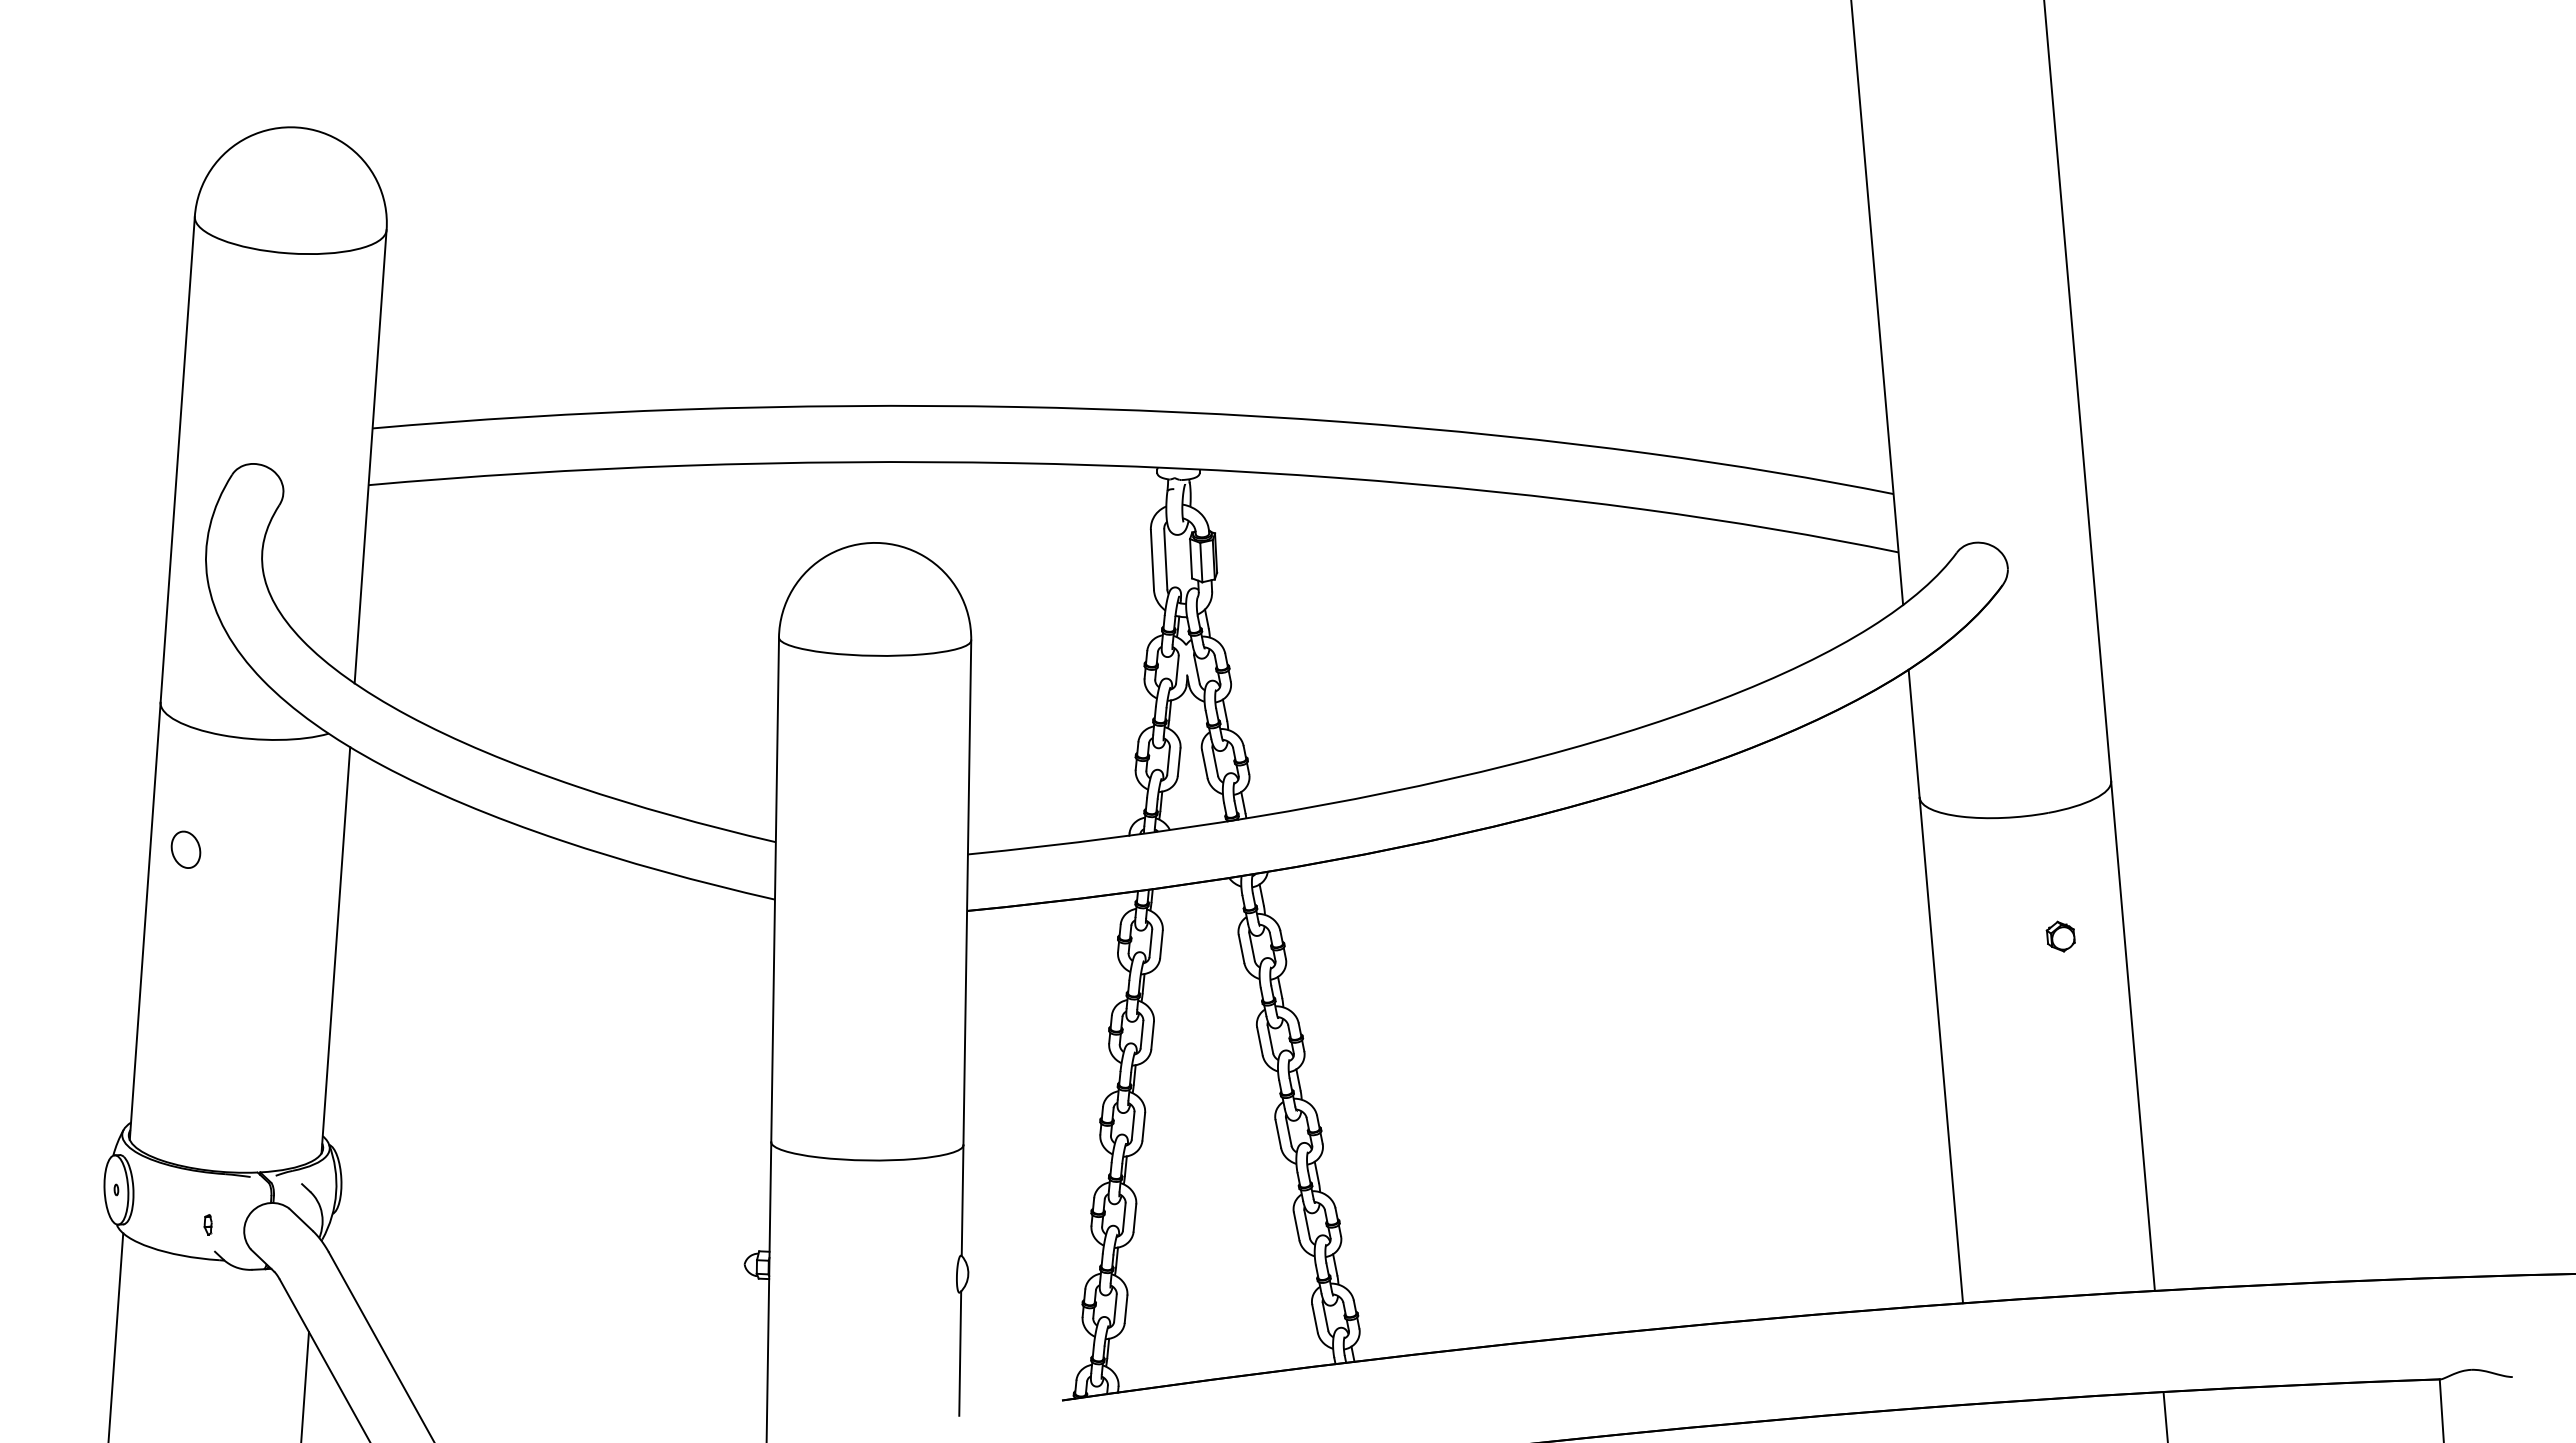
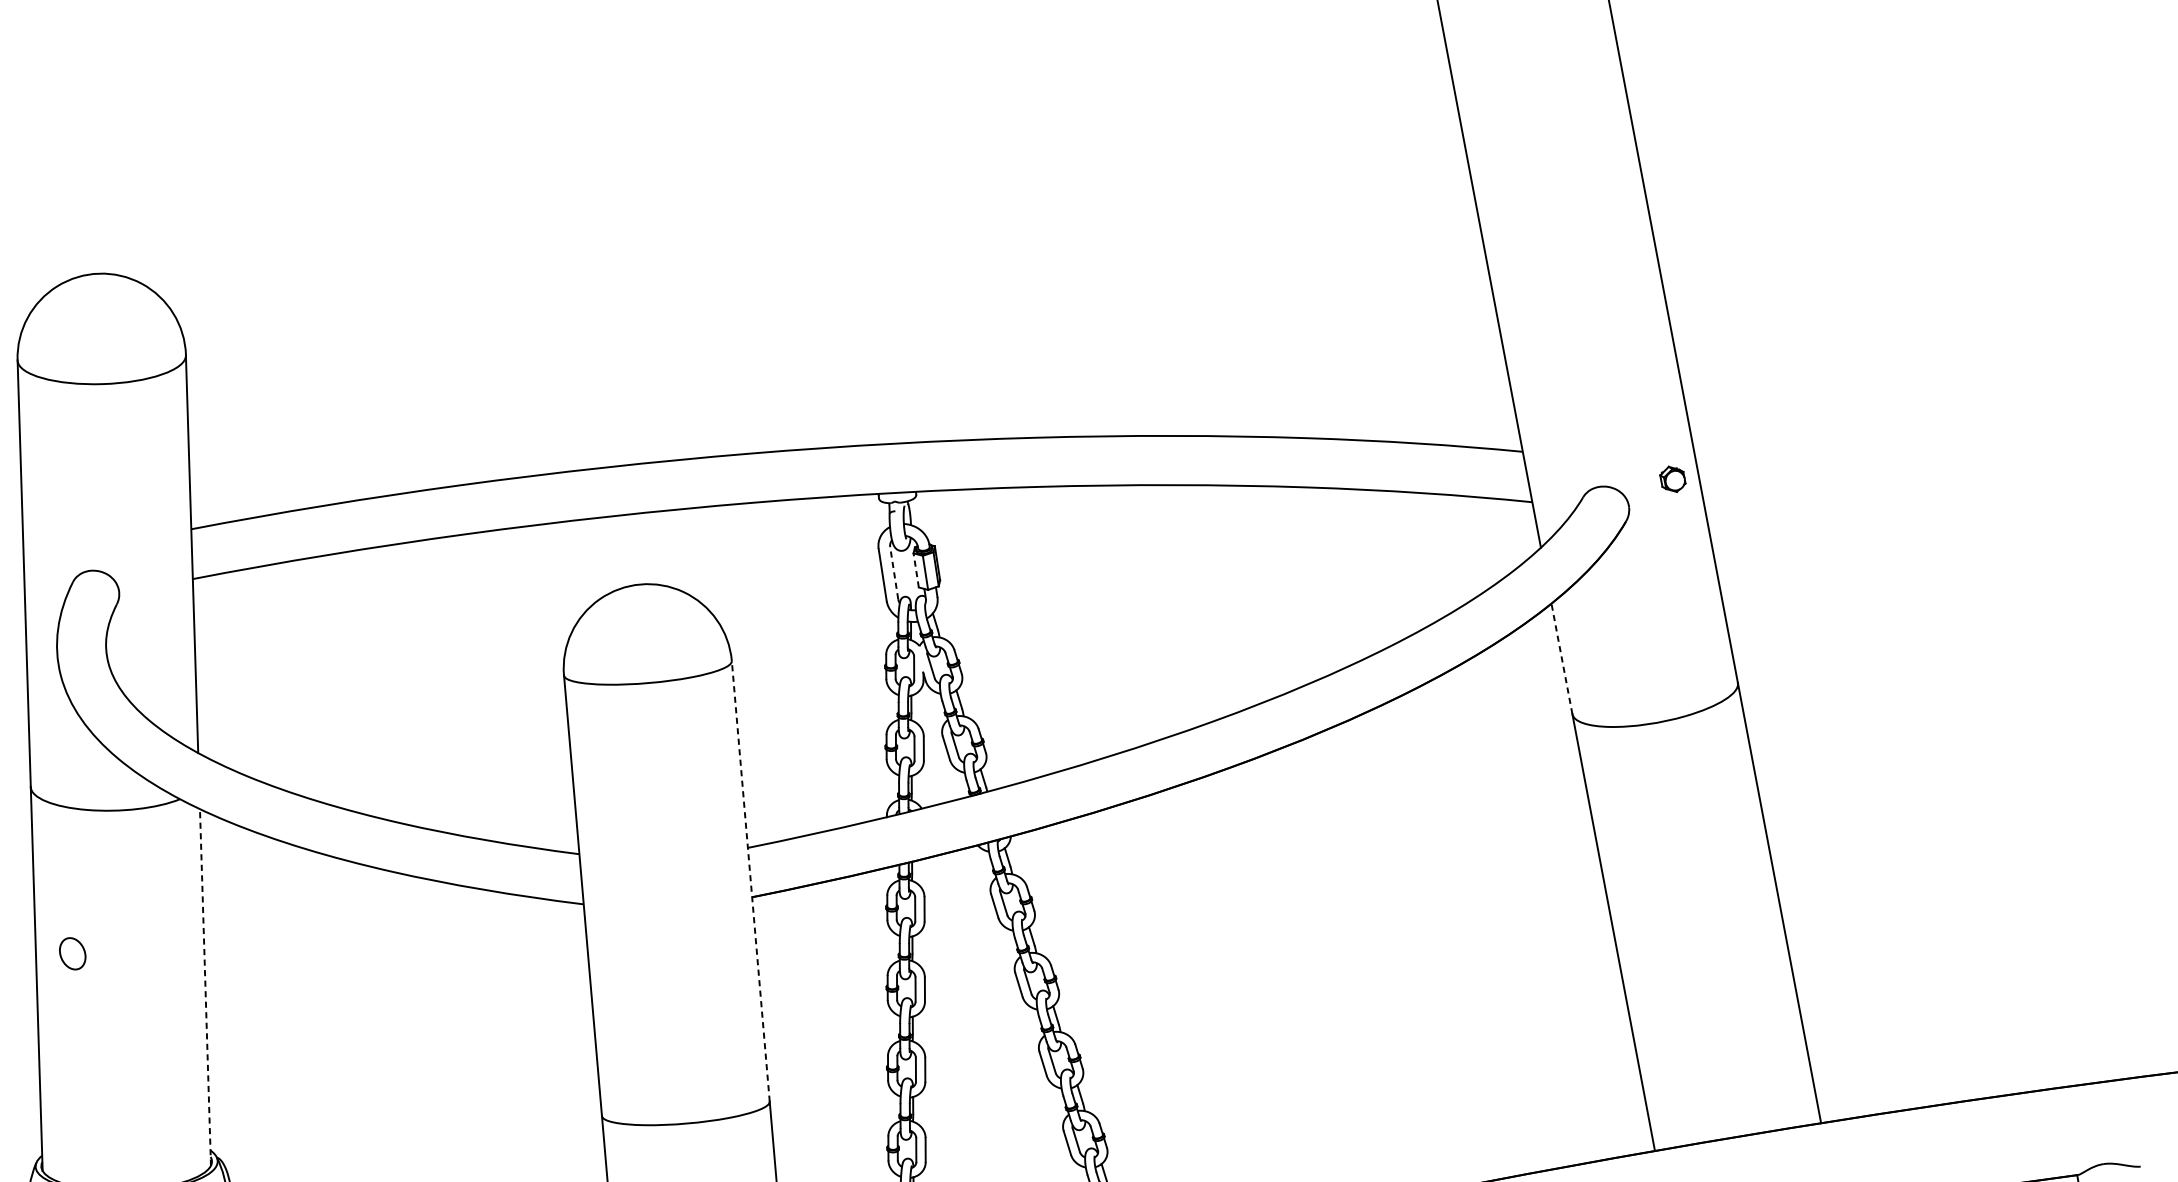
line: (1165, 558) -> (893, 572), solid -> dashed
line: (1191, 558) -> (916, 570), solid -> dashed
line: (1914, 733) -> (1562, 658), solid -> dashed
part: (185, 849) -> (72, 953), moved
line: (967, 892) -> (750, 881), solid -> dashed
part: (2060, 936) -> (1672, 479), moved
line: (335, 950) -> (205, 987), solid -> dashed

